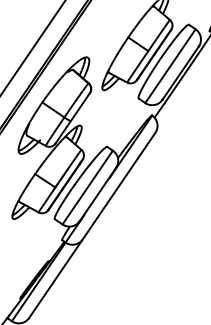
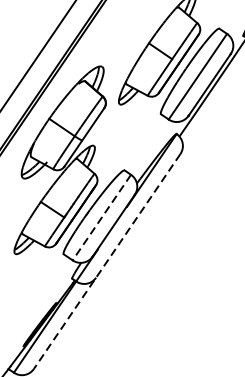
line: (87, 187) -> (101, 217), solid -> dashed
line: (92, 225) -> (107, 261), solid -> dashed

